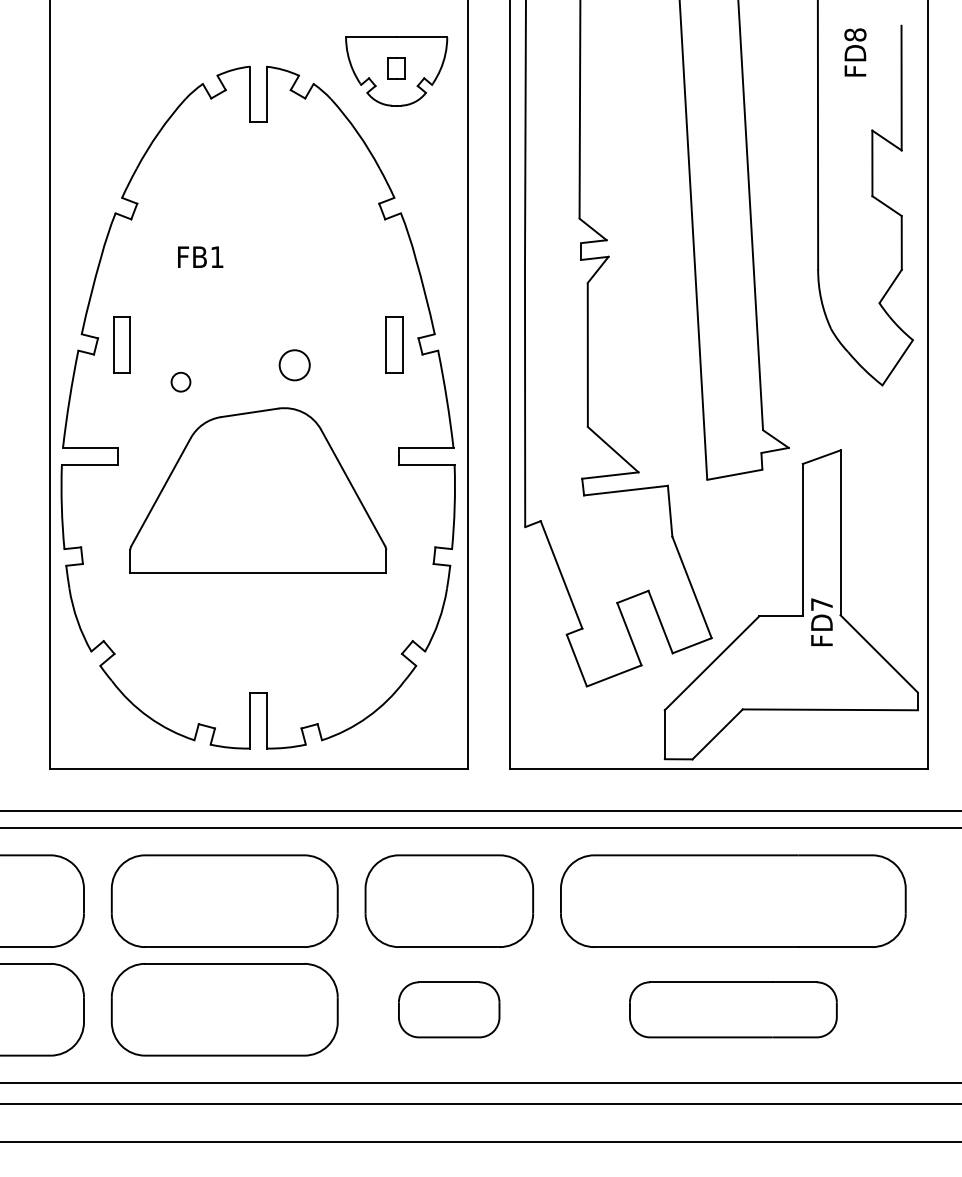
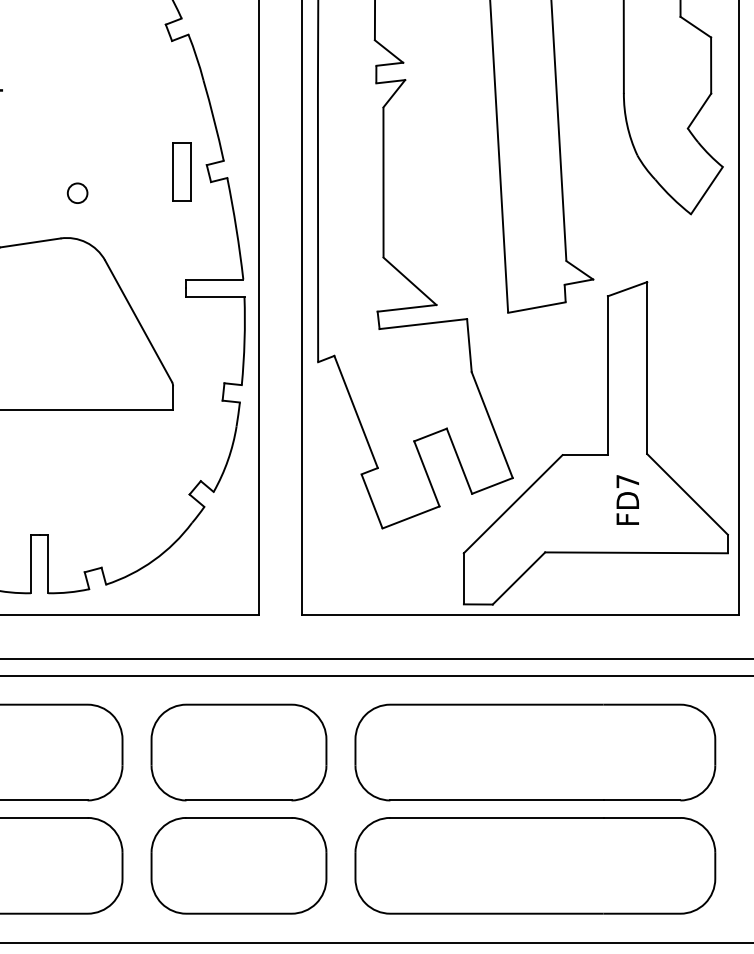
circle: (294, 364) -> (77, 192), size x0.62
text: (821, 621) -> (627, 499), moved
part: (448, 1009) -> (238, 865), size x1.67
part: (733, 1009) -> (535, 865), size x1.67

